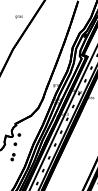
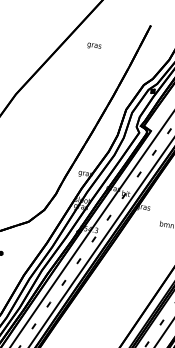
text: (18, 16) -> (93, 45), moved

